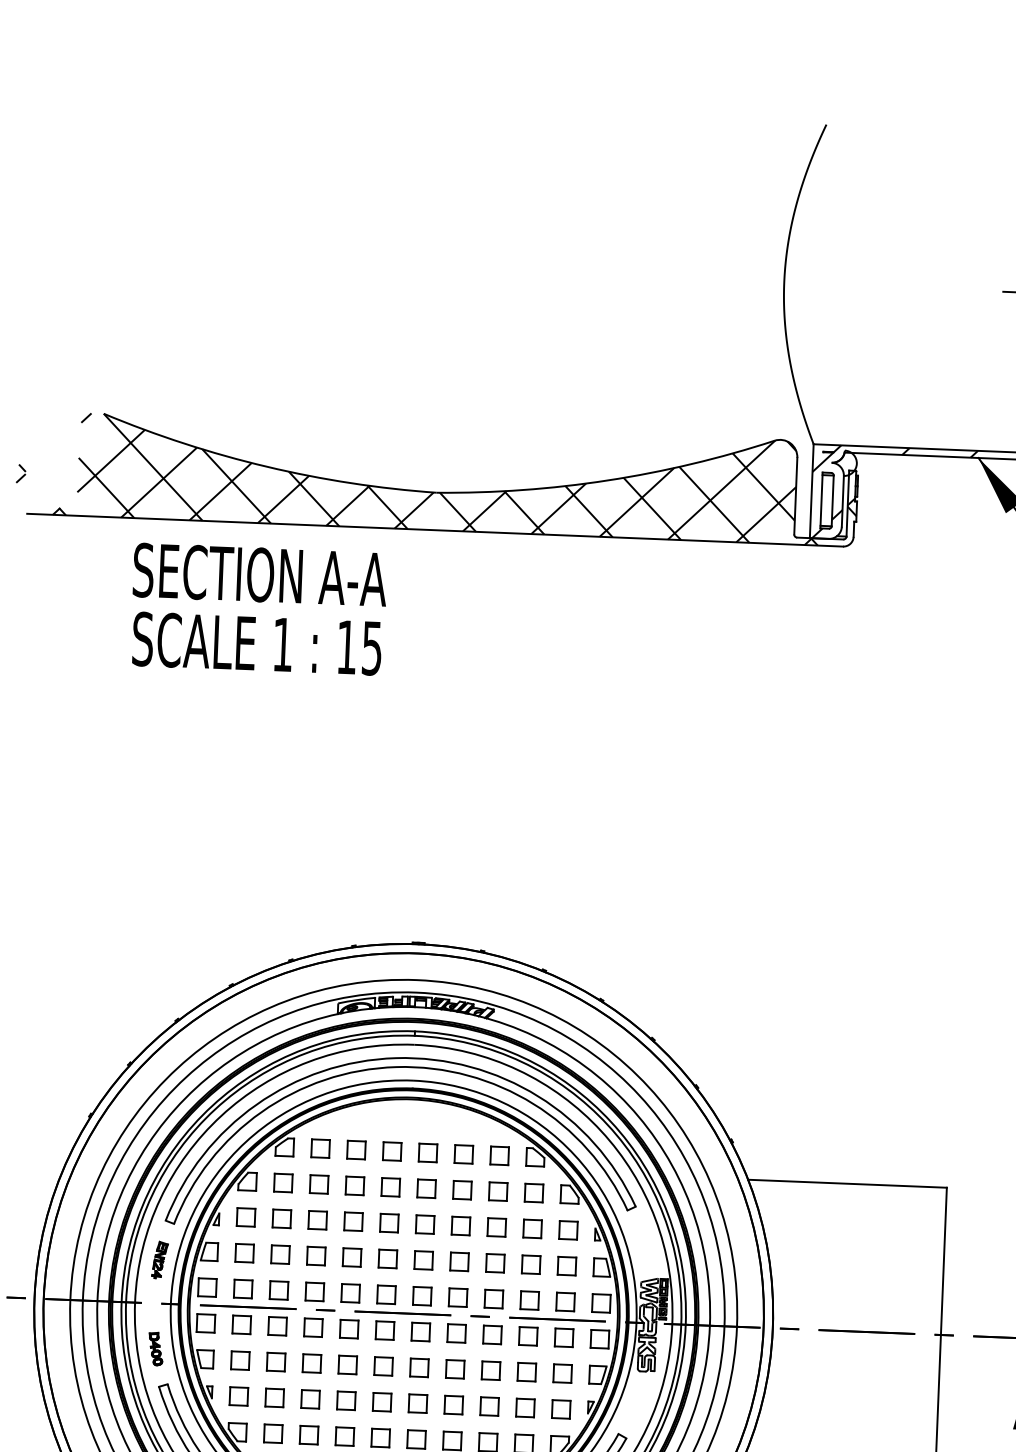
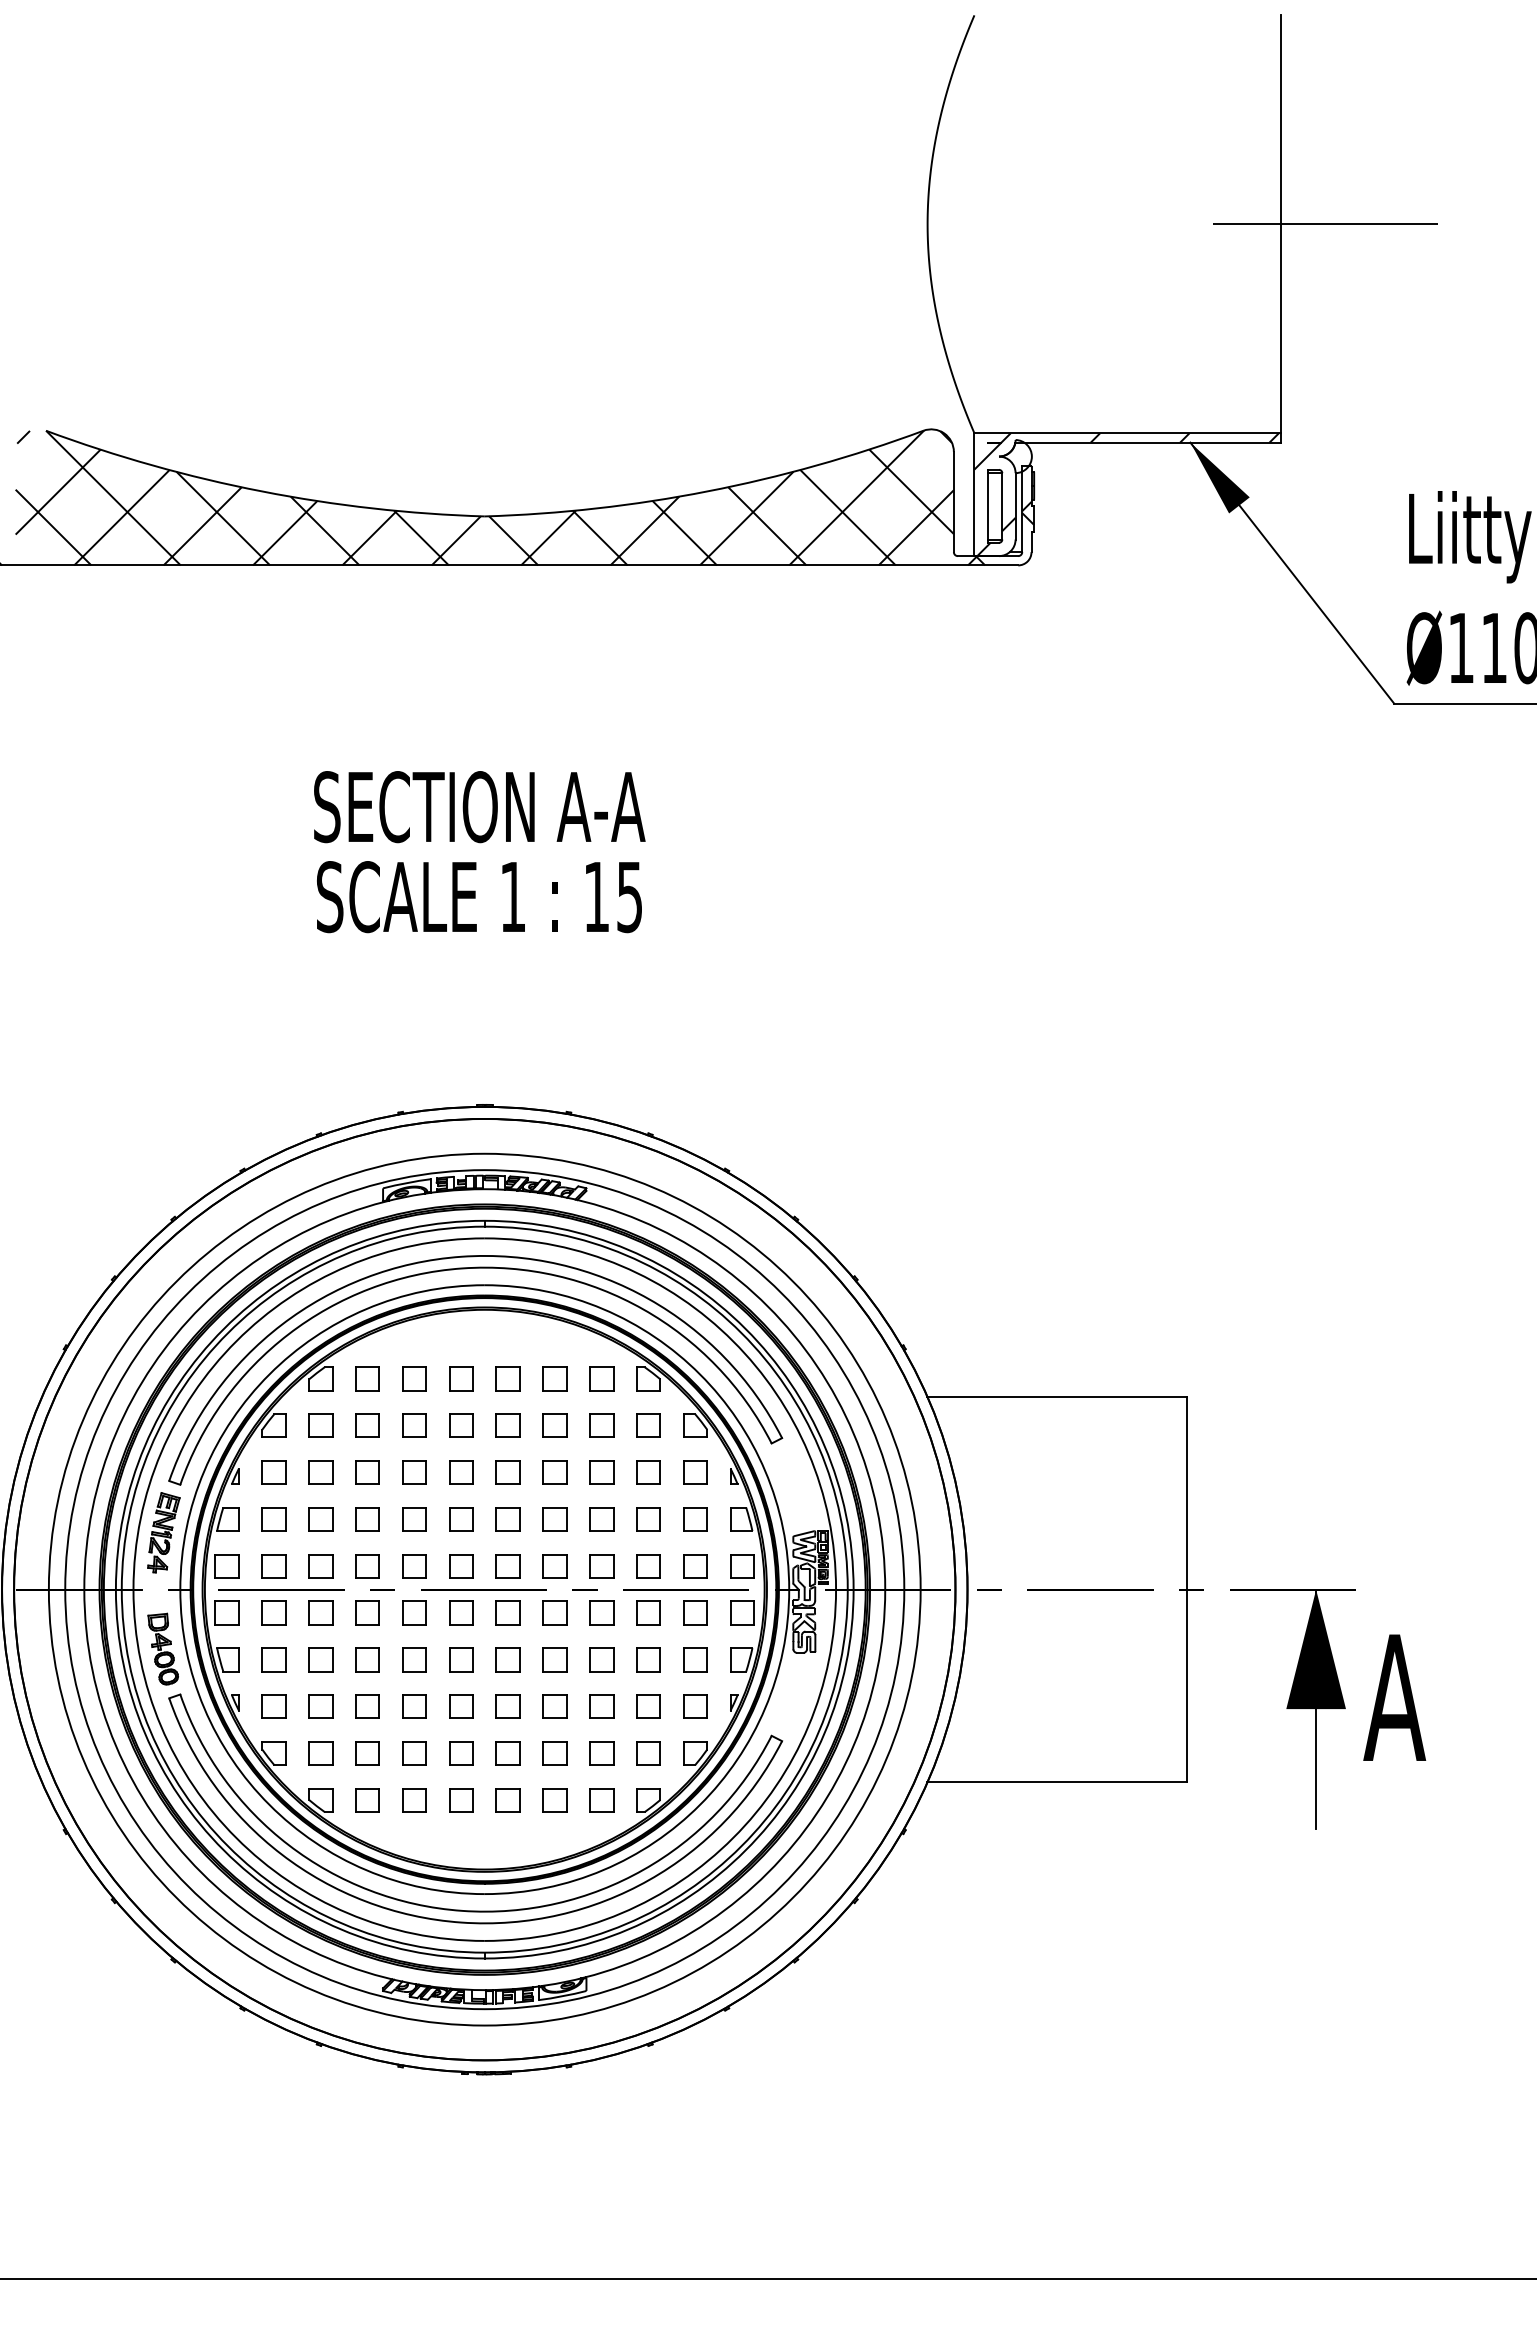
text: (258, 609) -> (479, 852), moved
part: (159, 1259) -> (163, 1532), size x1.67
part: (155, 1348) -> (162, 1648), size x1.67

